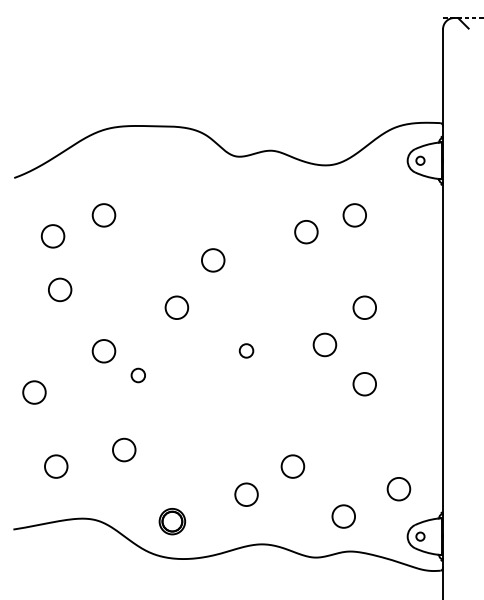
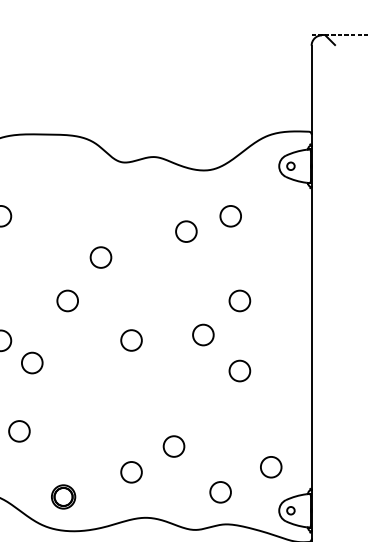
circle: (246, 350) -> (131, 340), size x1.67
circle: (138, 375) -> (32, 363), size x1.67

